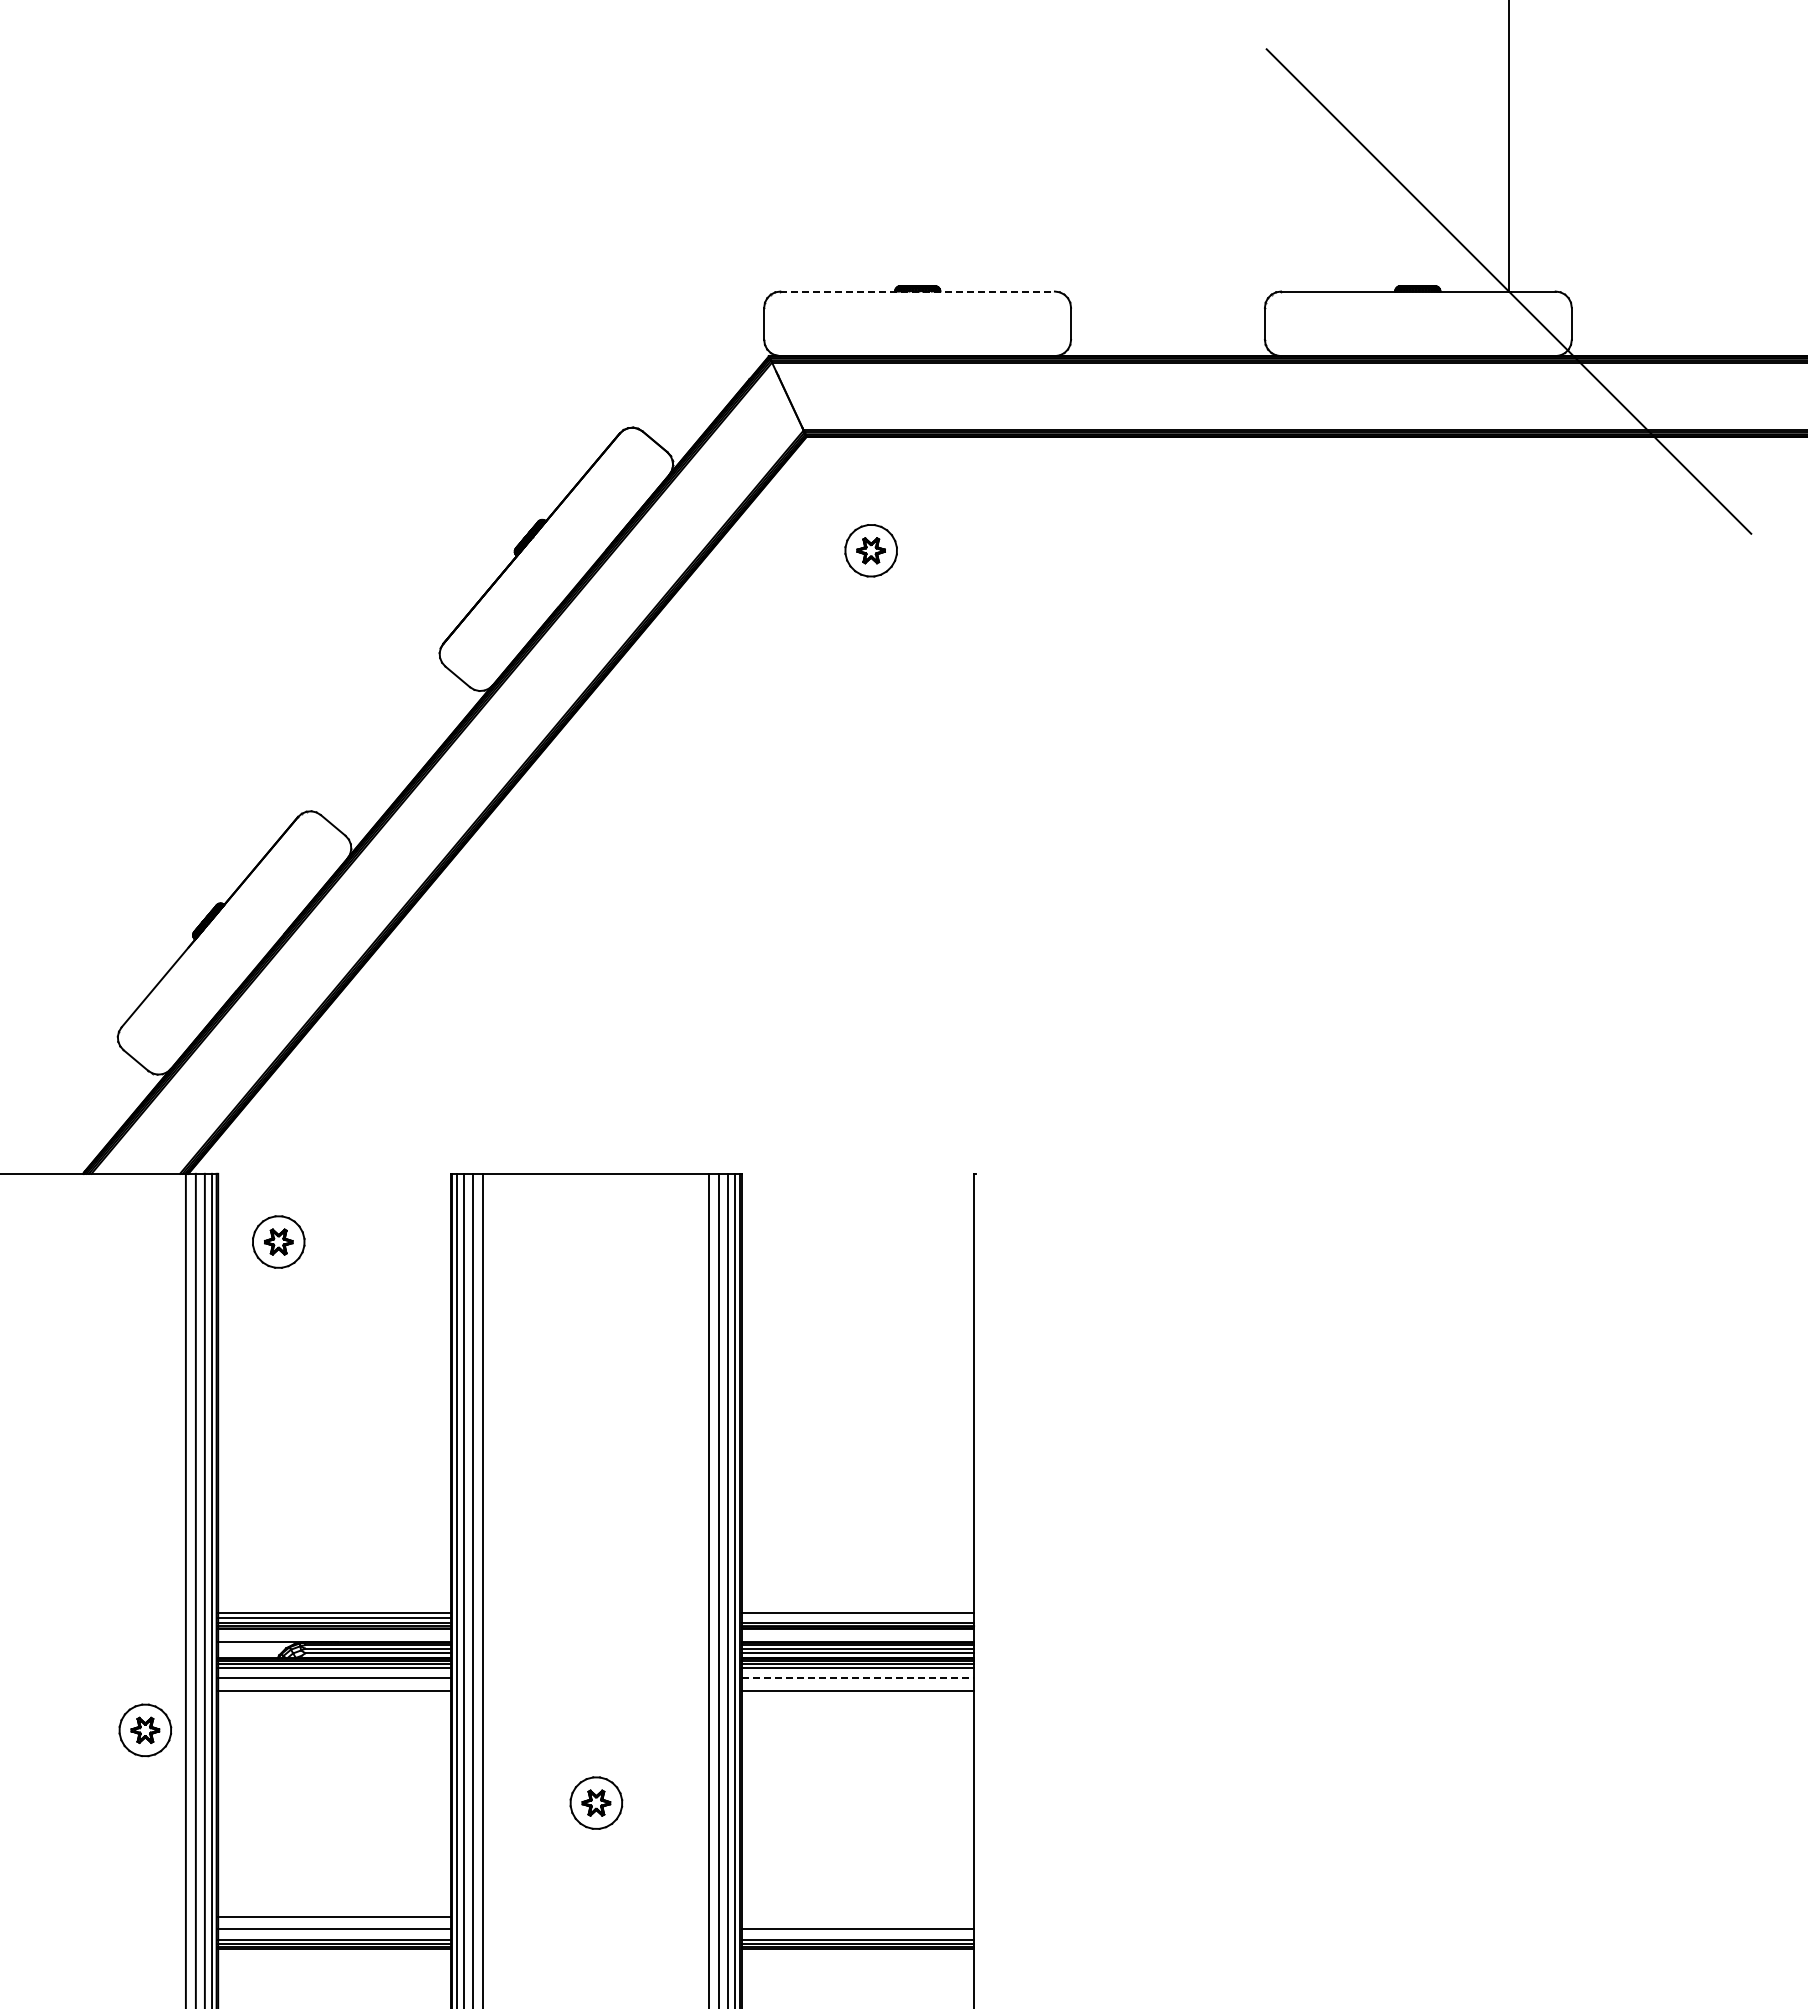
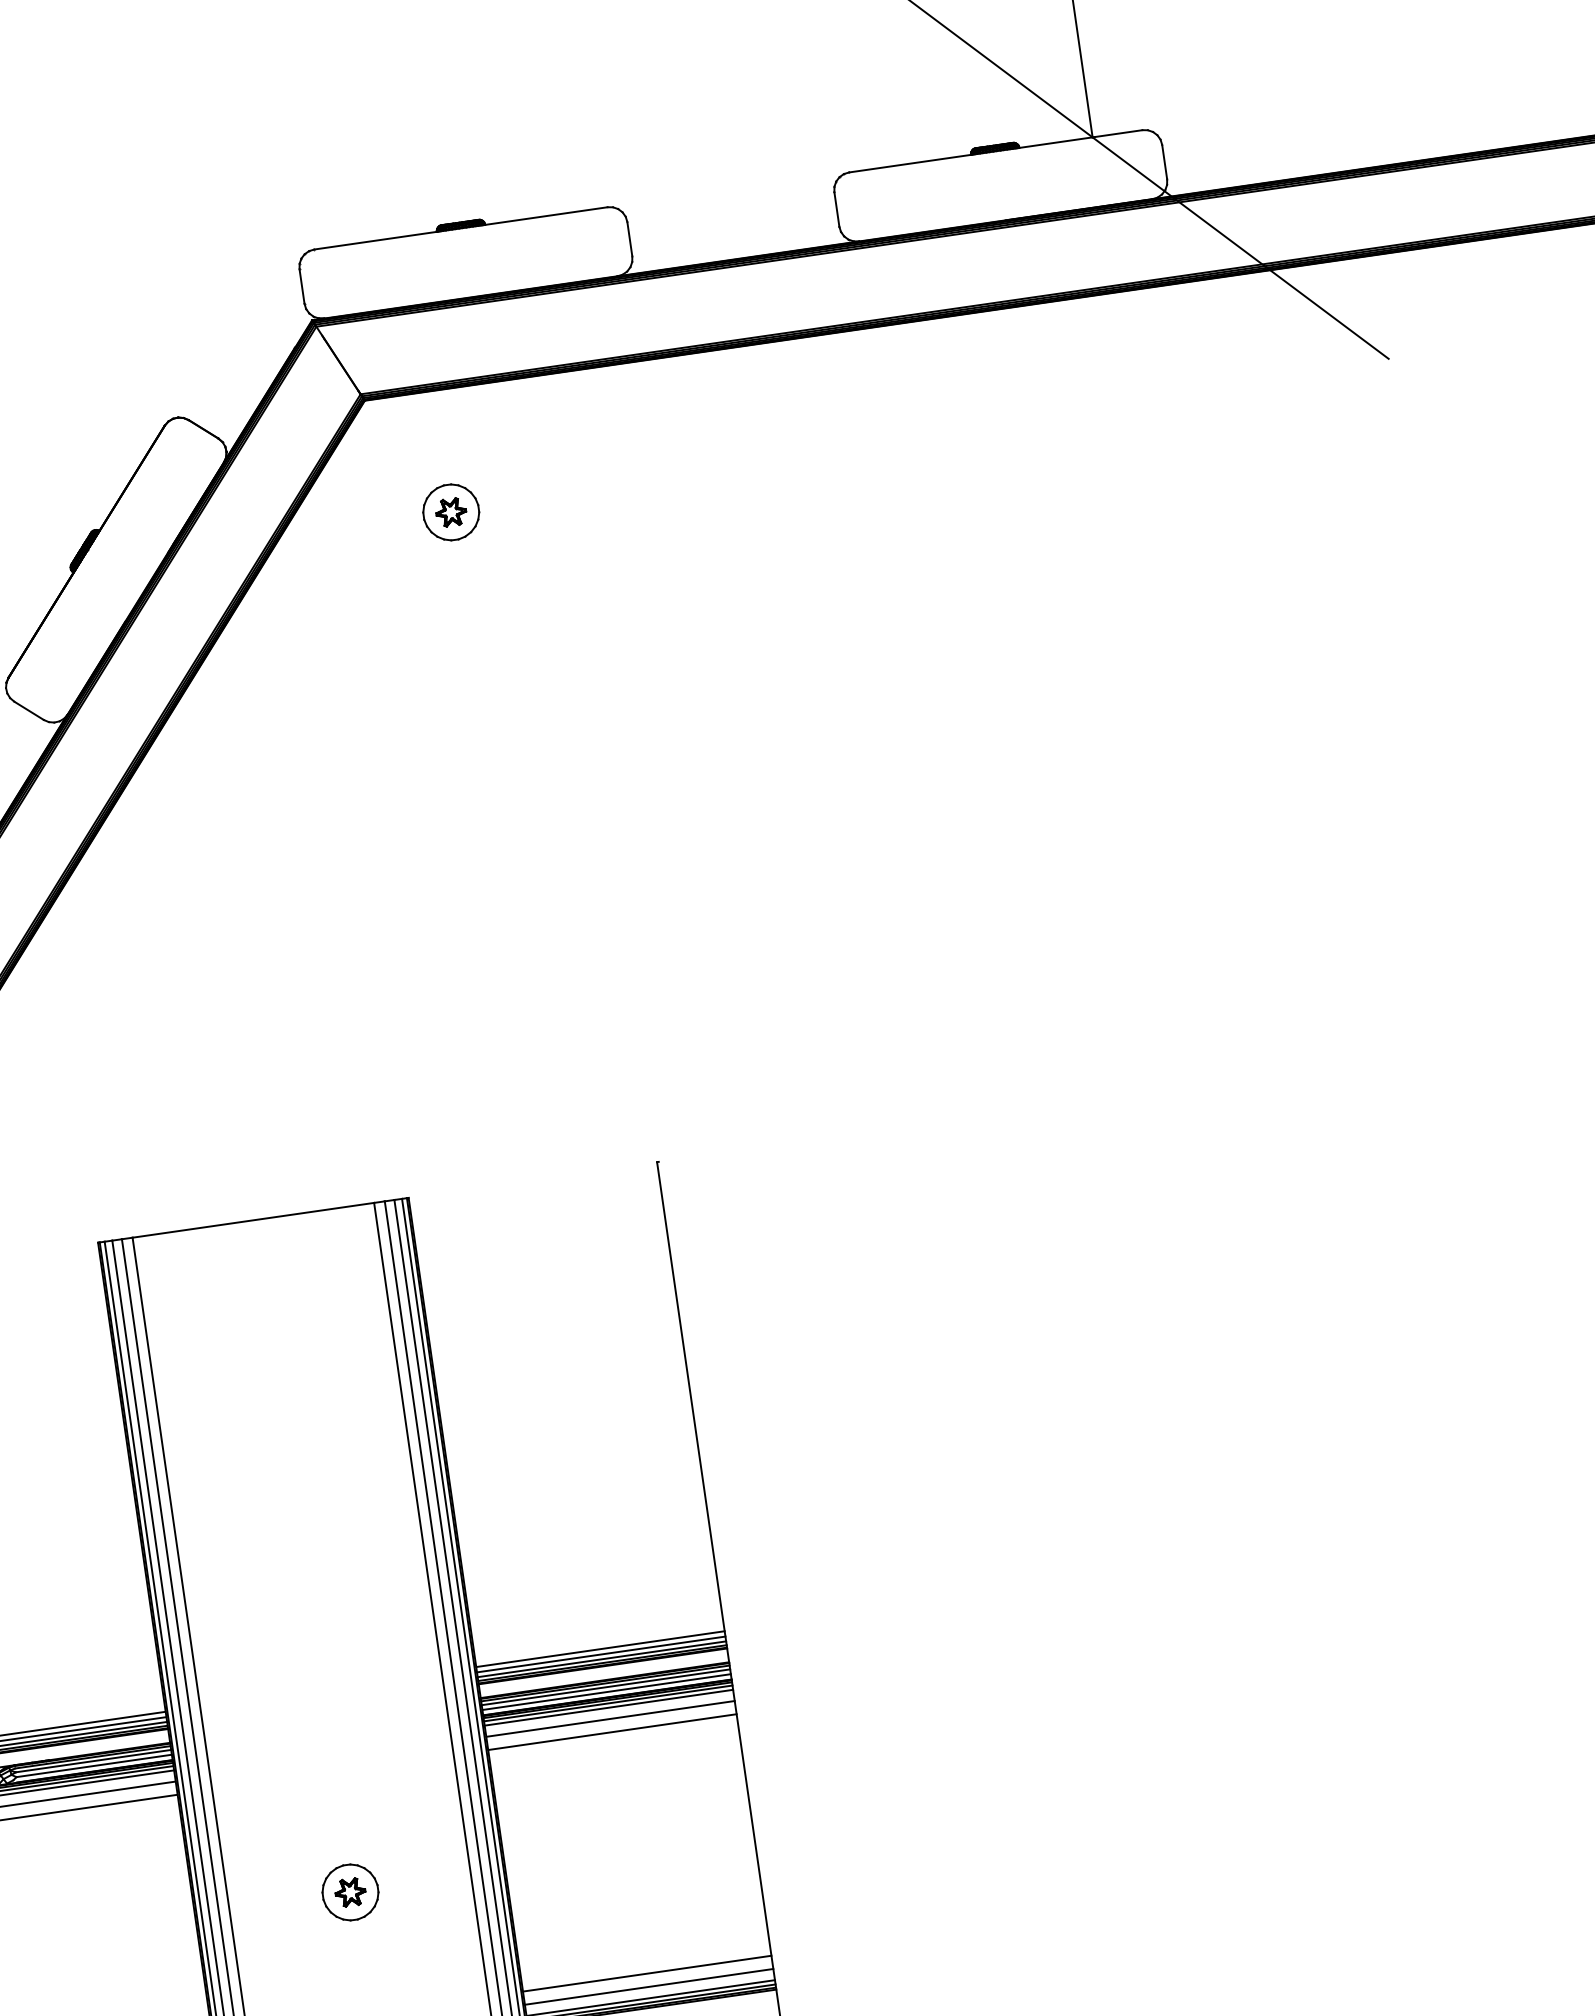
line: (918, 291) -> (461, 228), dashed -> solid
line: (857, 1618) -> (600, 1655), added
line: (858, 1678) -> (611, 1718), dashed -> solid
line: (857, 1916) -> (646, 1973), added

